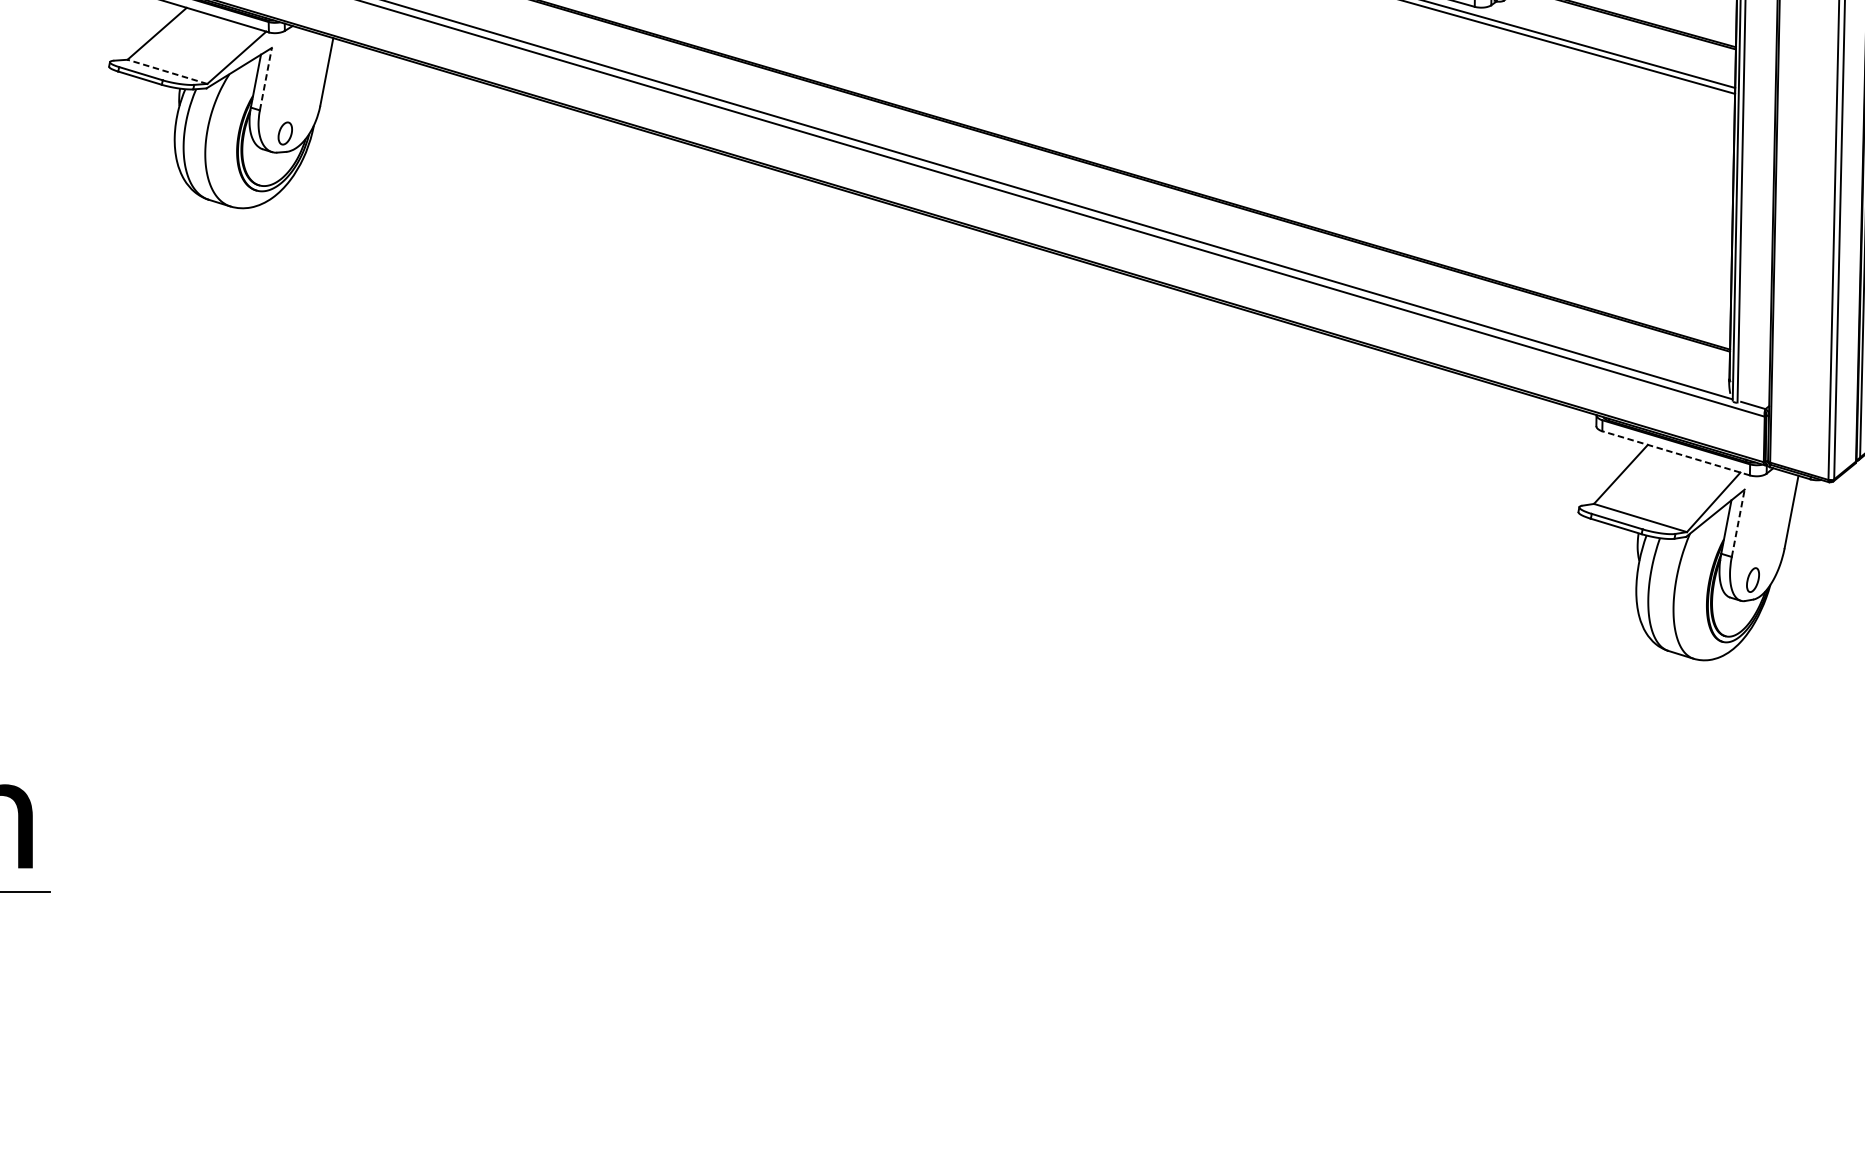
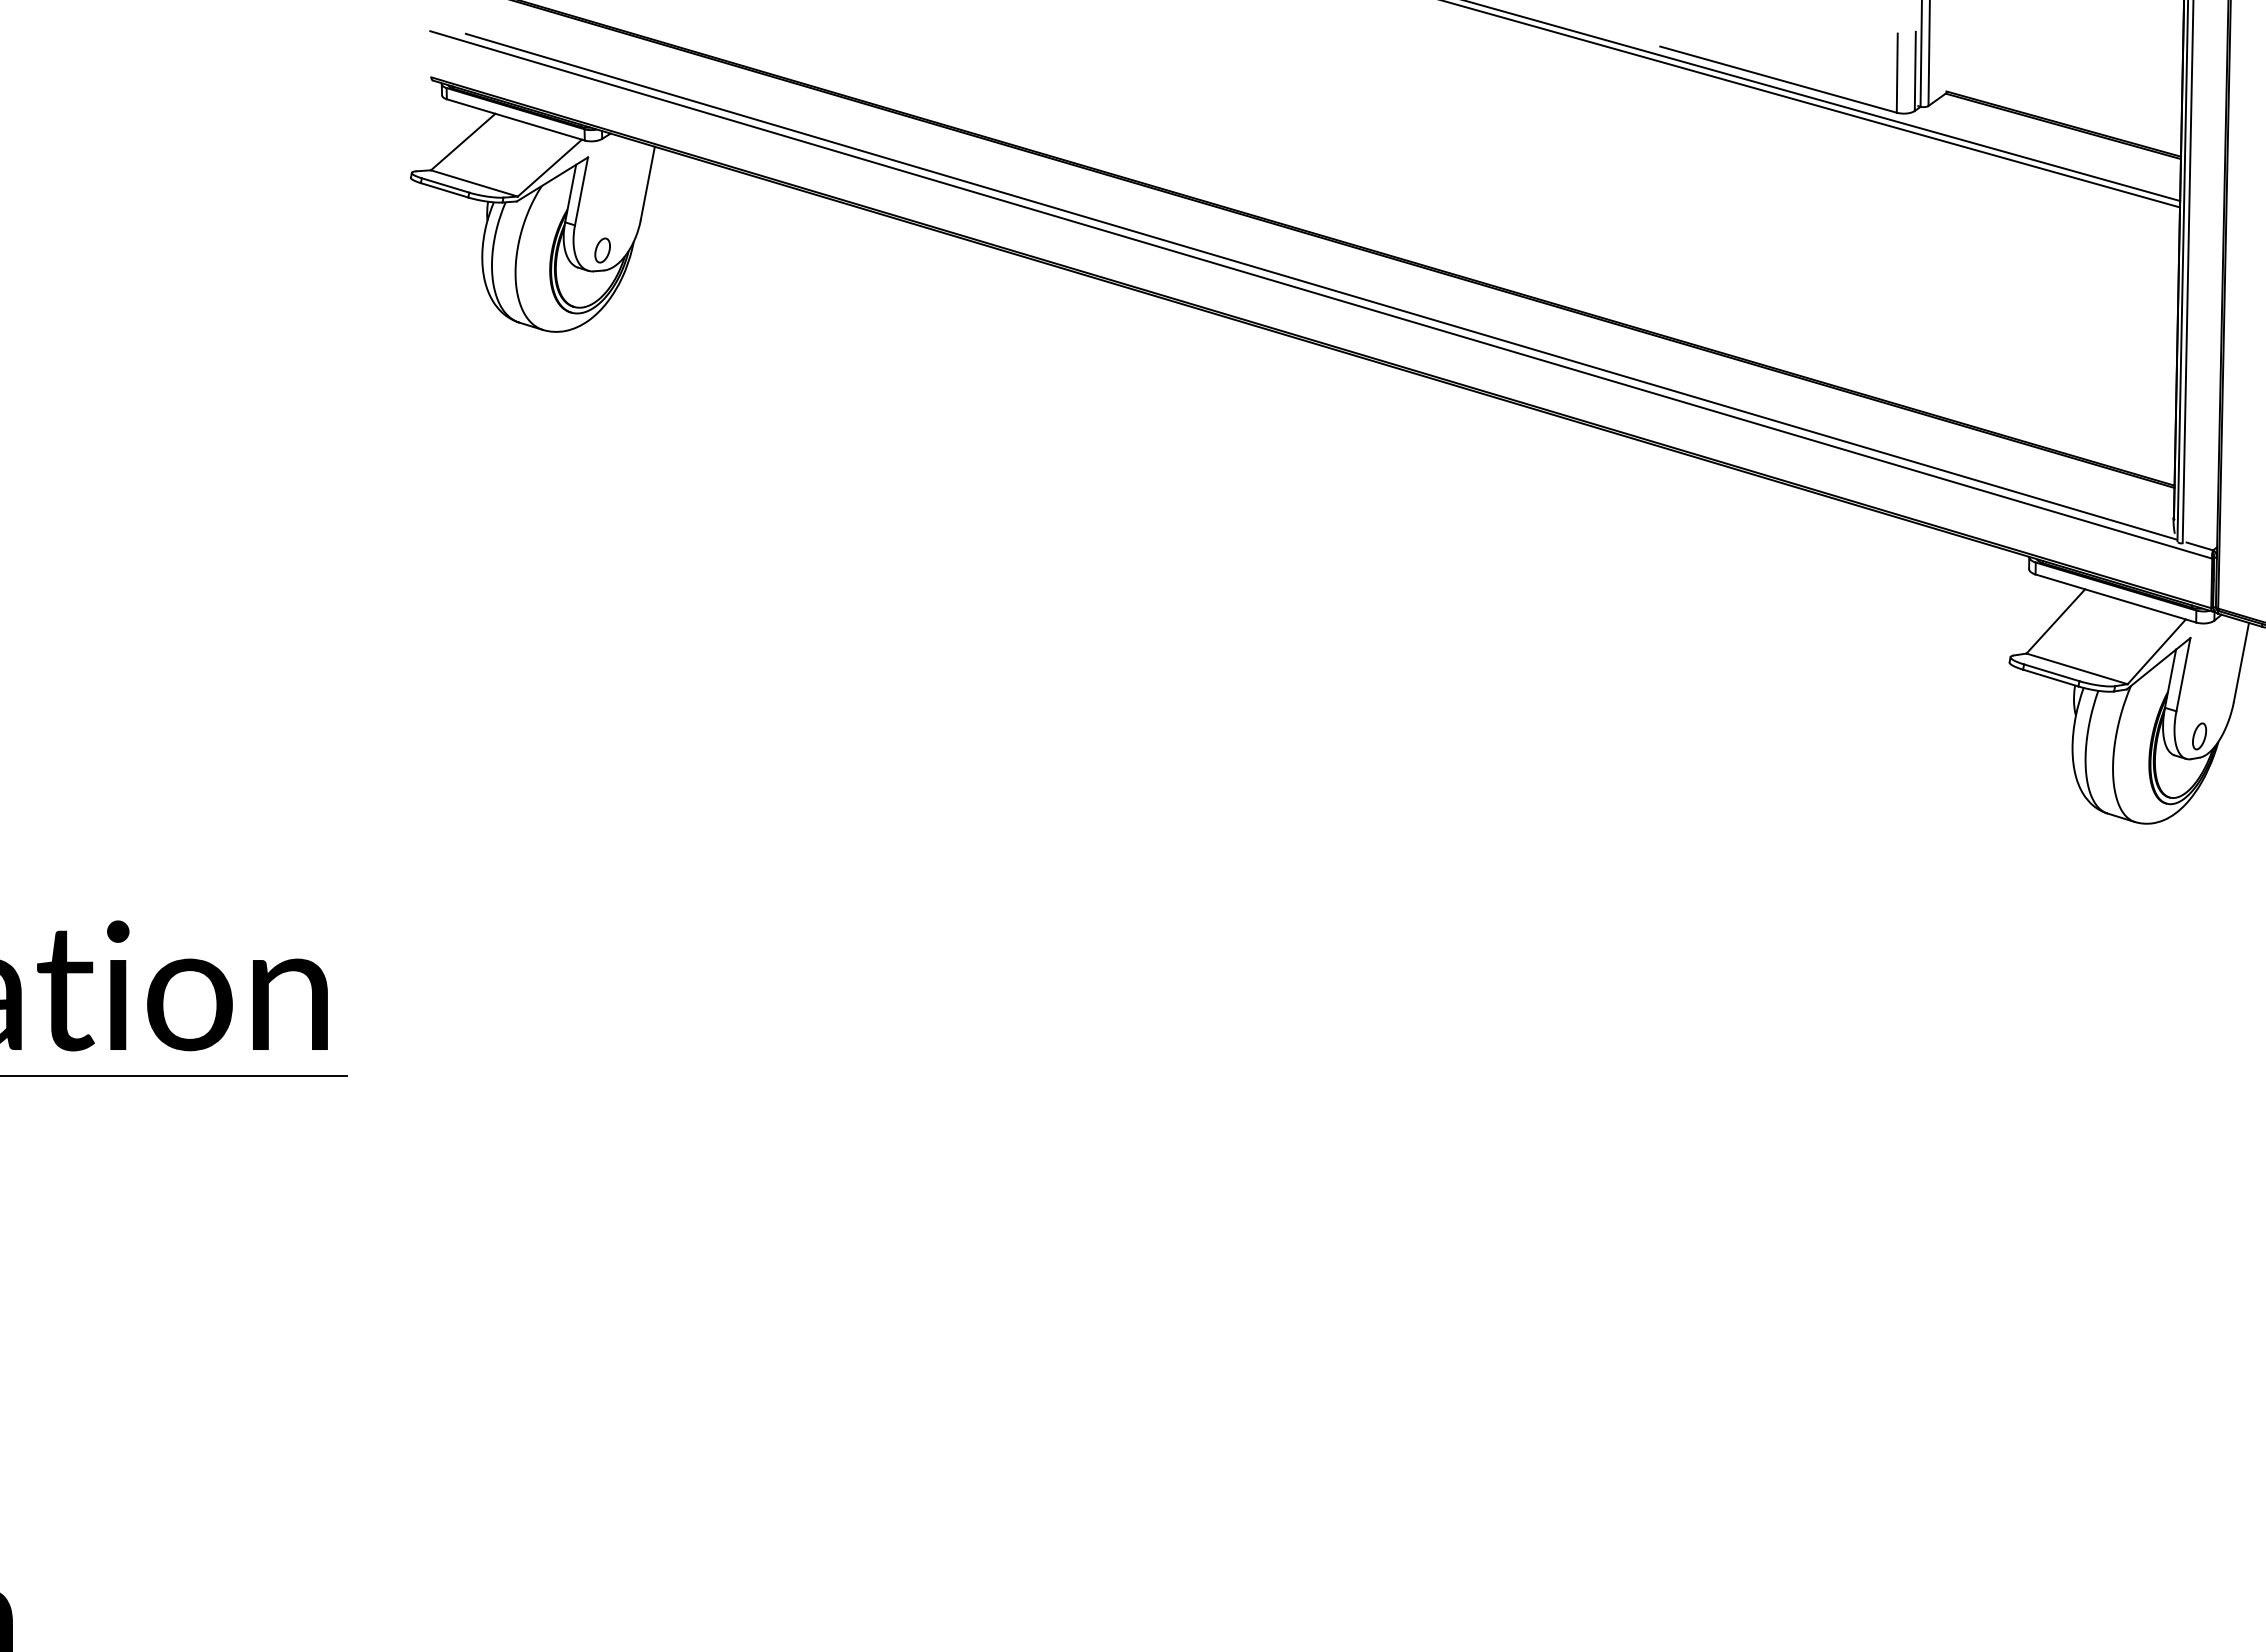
line: (166, 71) -> (473, 183), dashed -> solid
line: (265, 79) -> (581, 191), dashed -> solid
line: (1675, 453) -> (2115, 598), dashed -> solid
line: (1738, 523) -> (2183, 674), dashed -> solid

